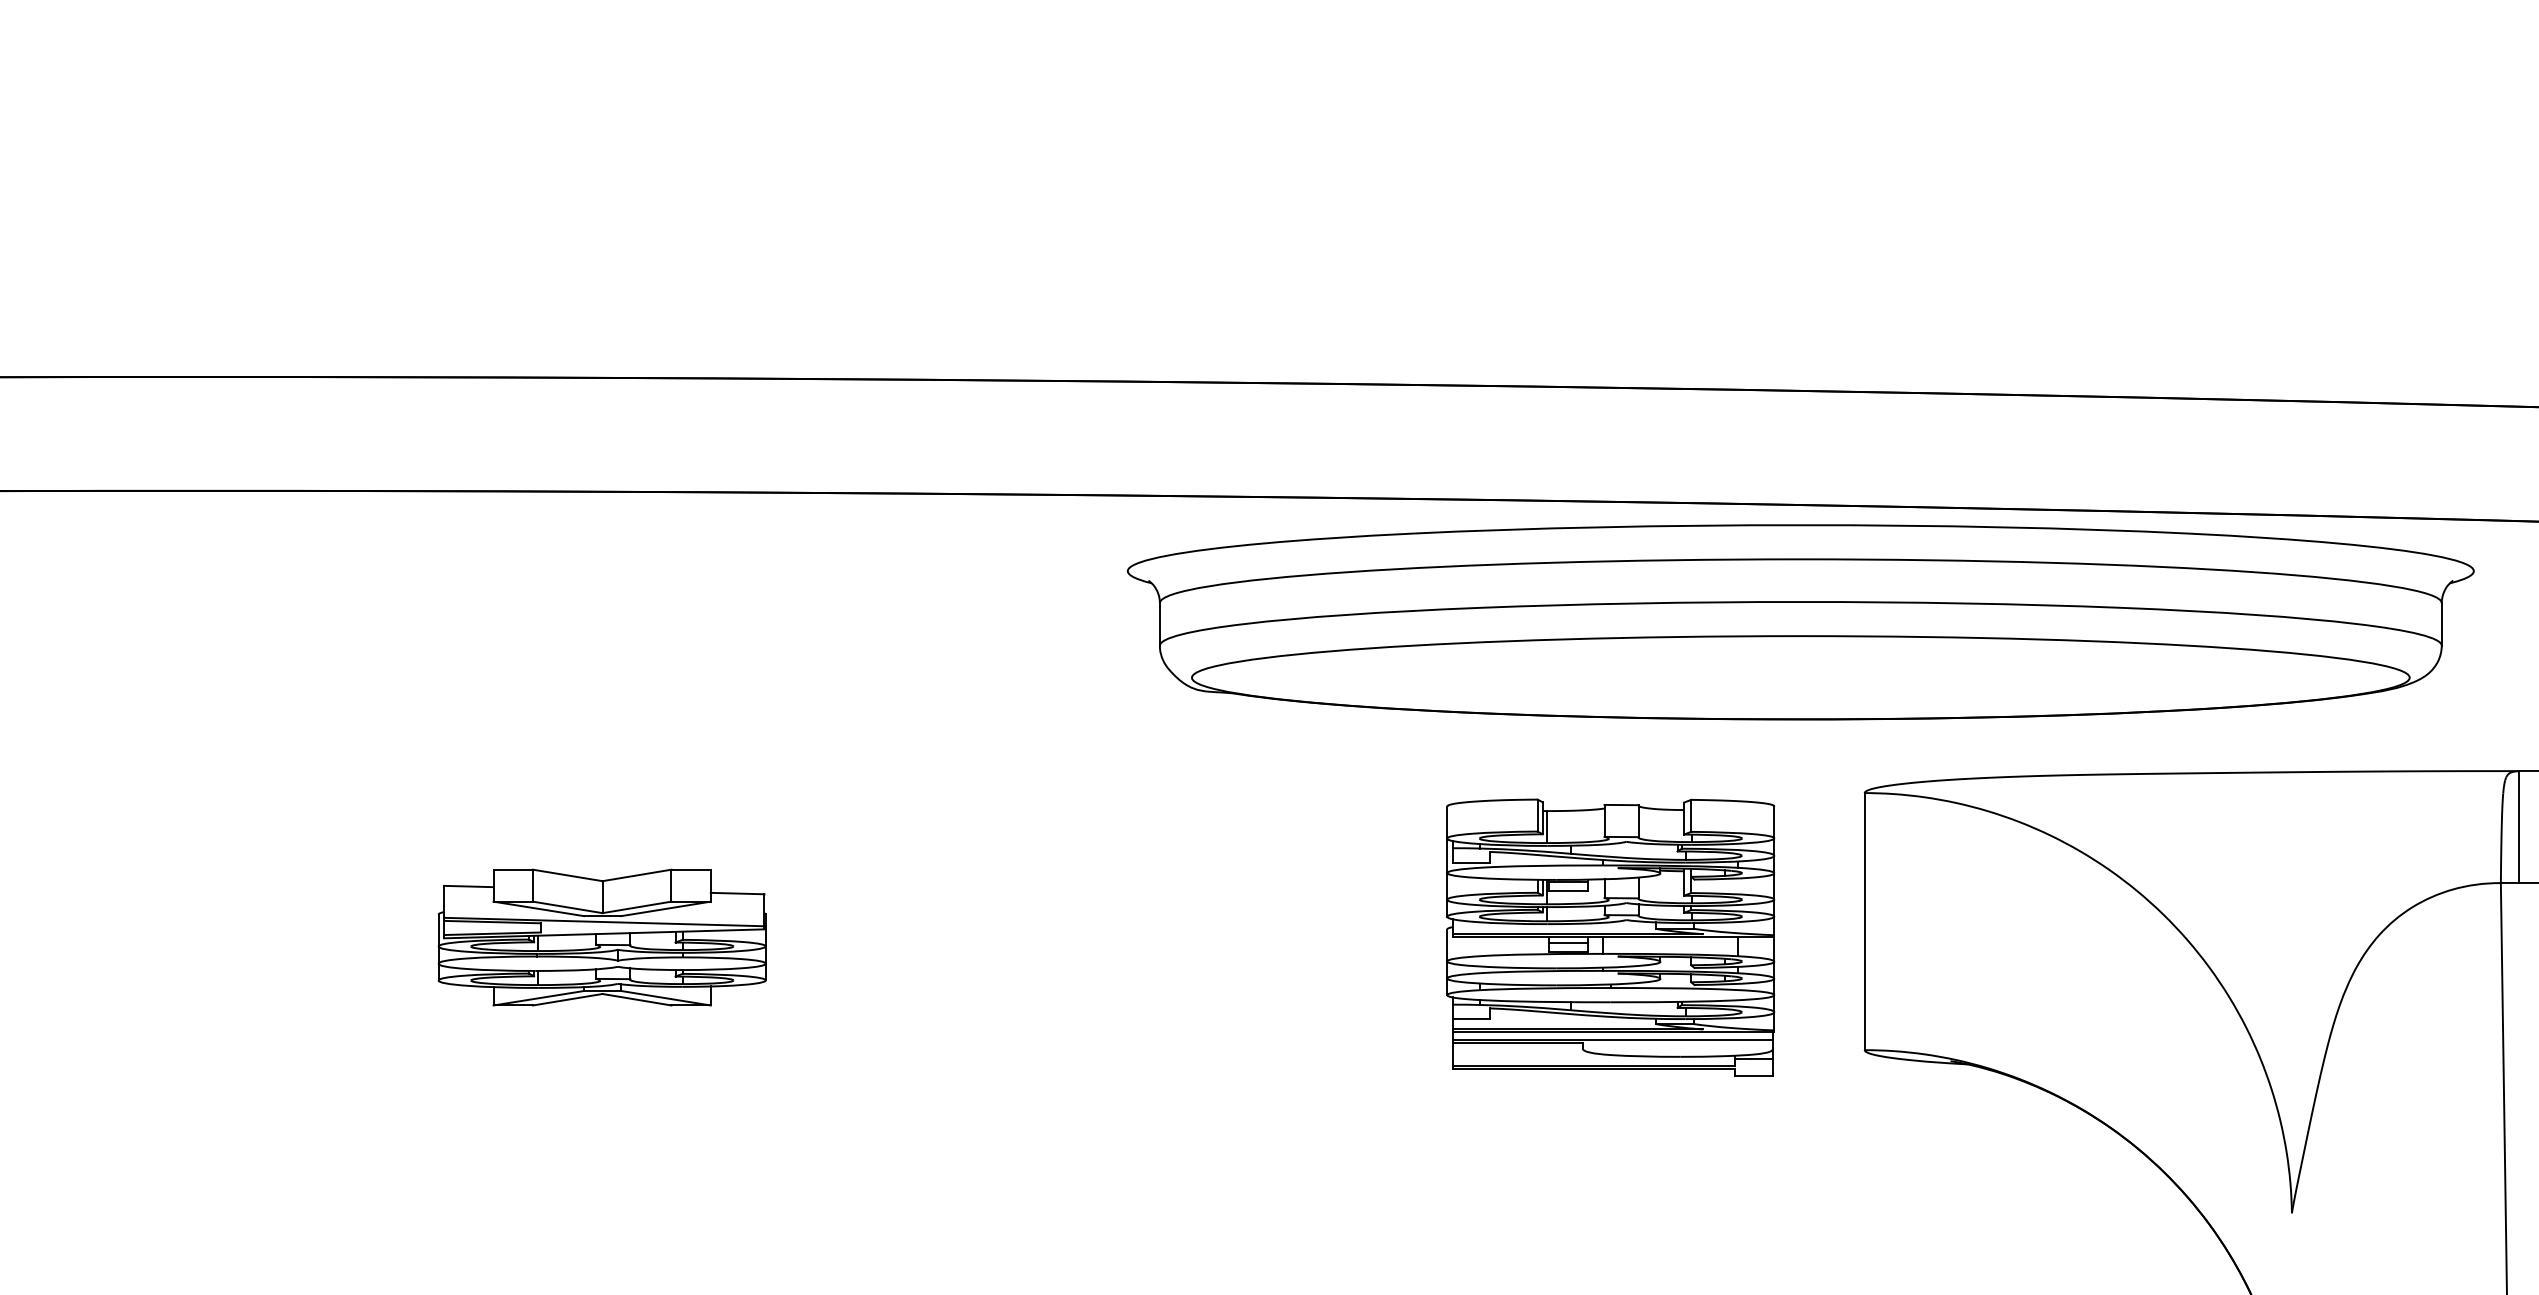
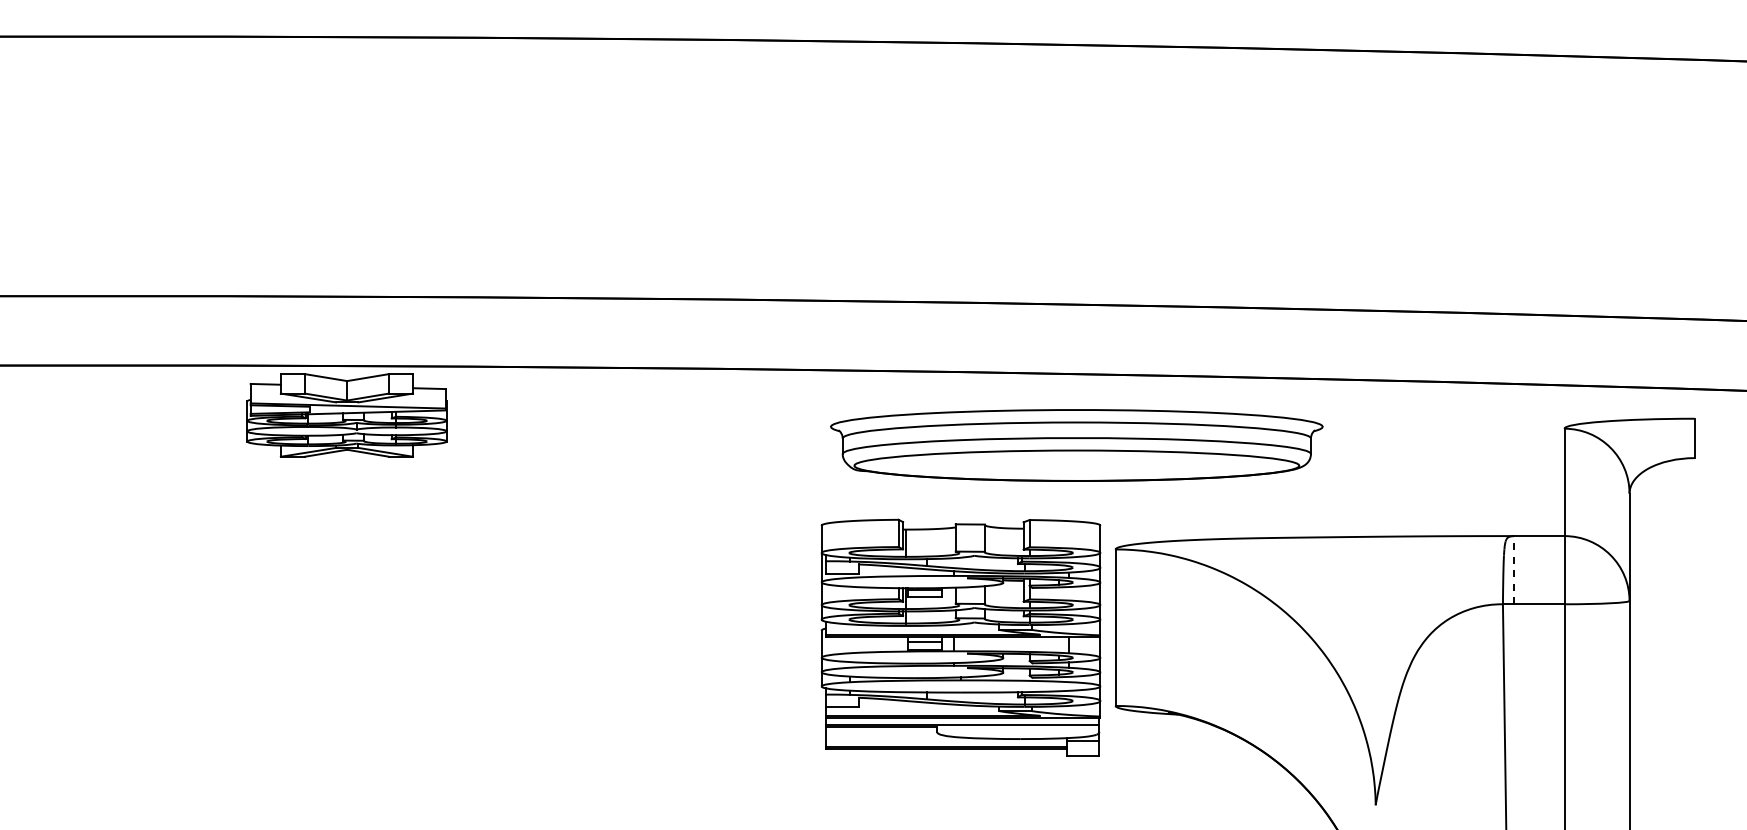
part: (1800, 622) -> (1076, 445), size x0.6
line: (2519, 825) -> (1514, 569), solid -> dashed
part: (601, 937) -> (346, 415), moved
part: (1609, 937) -> (960, 637), size x1.4

